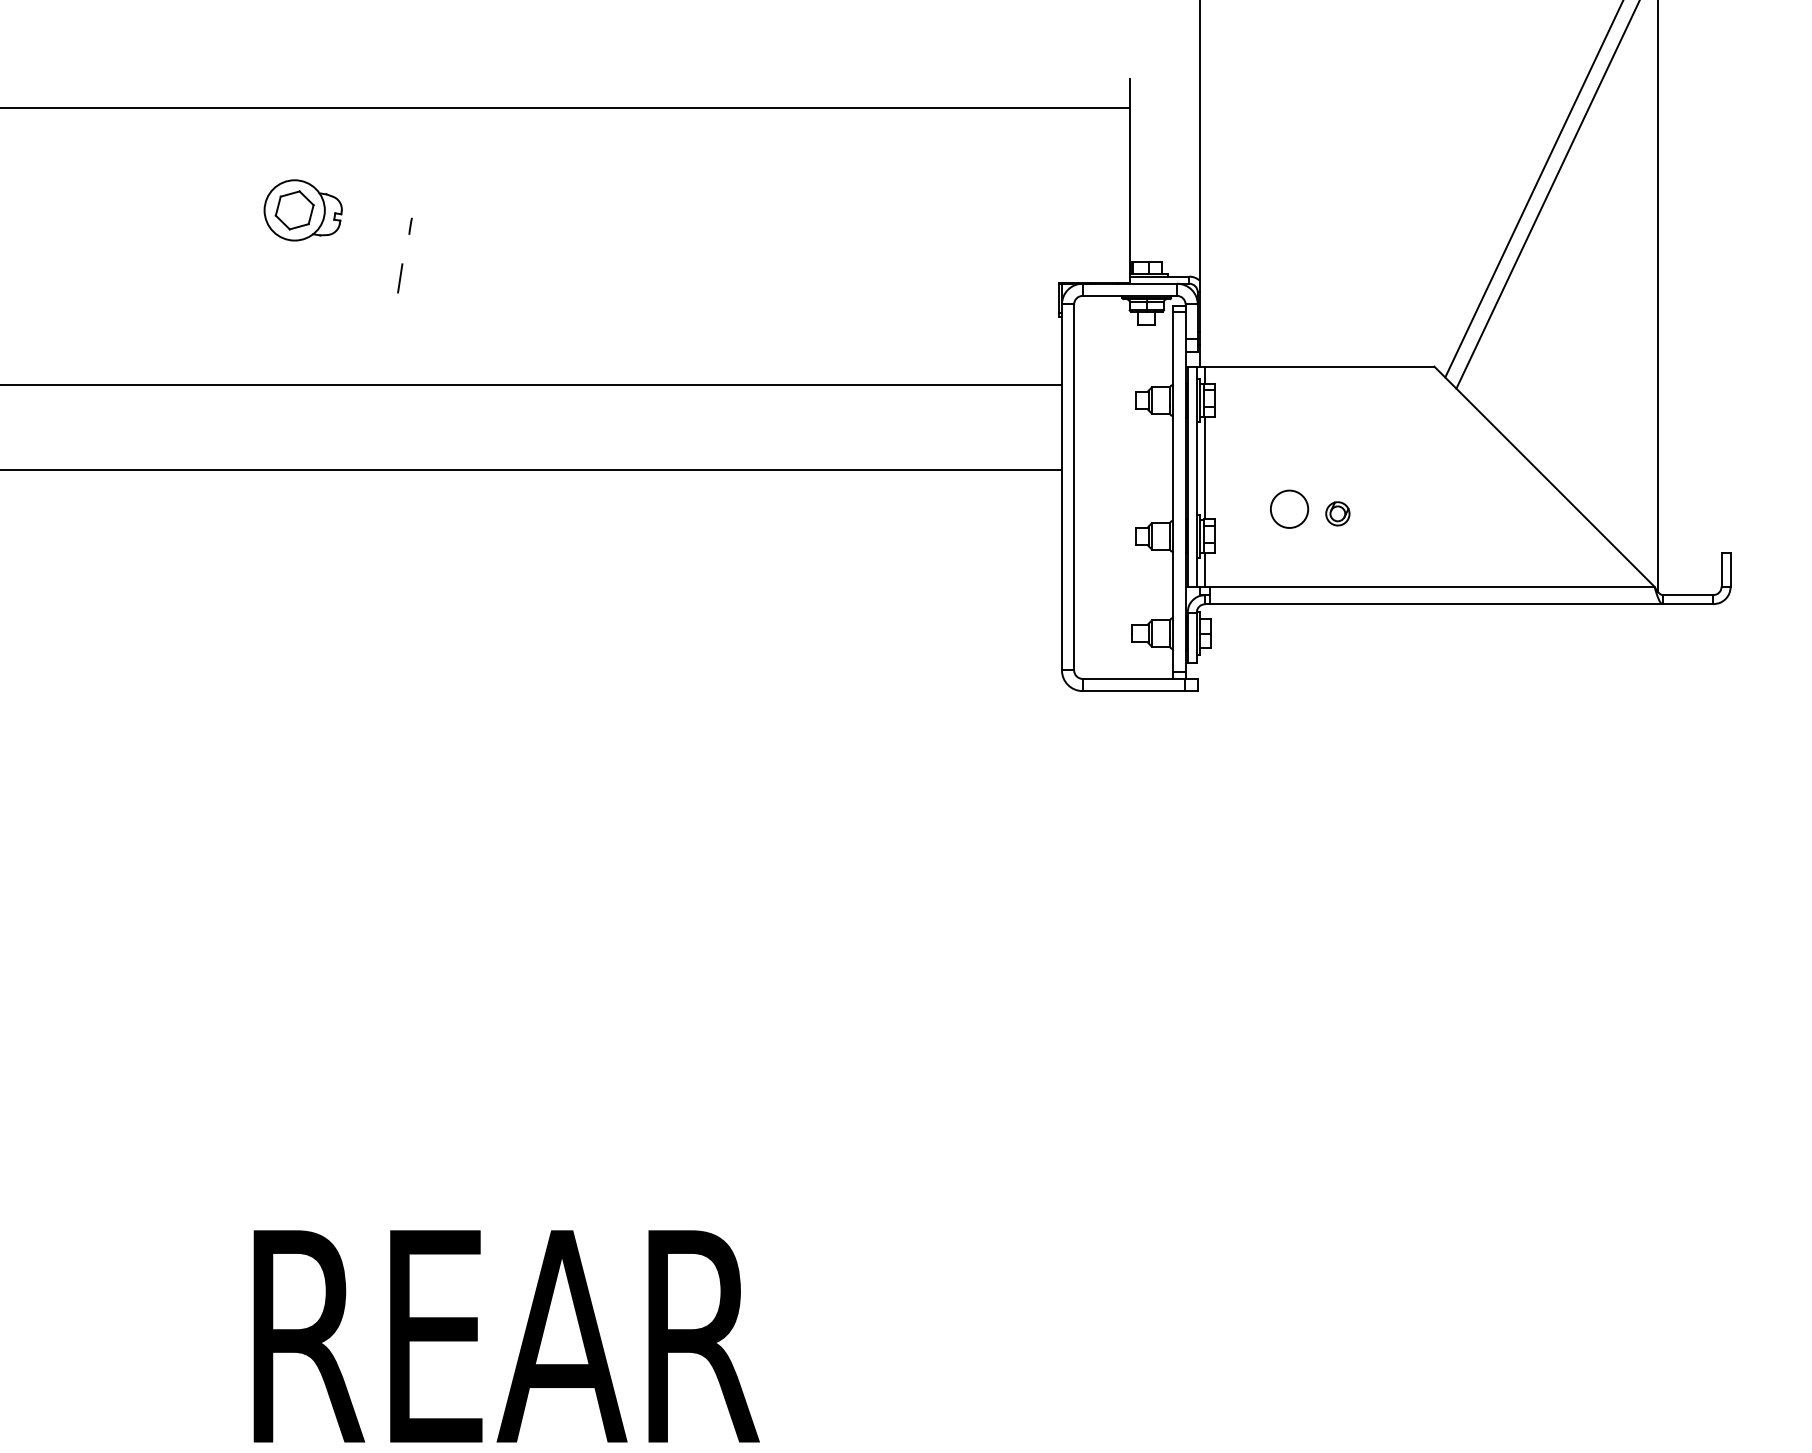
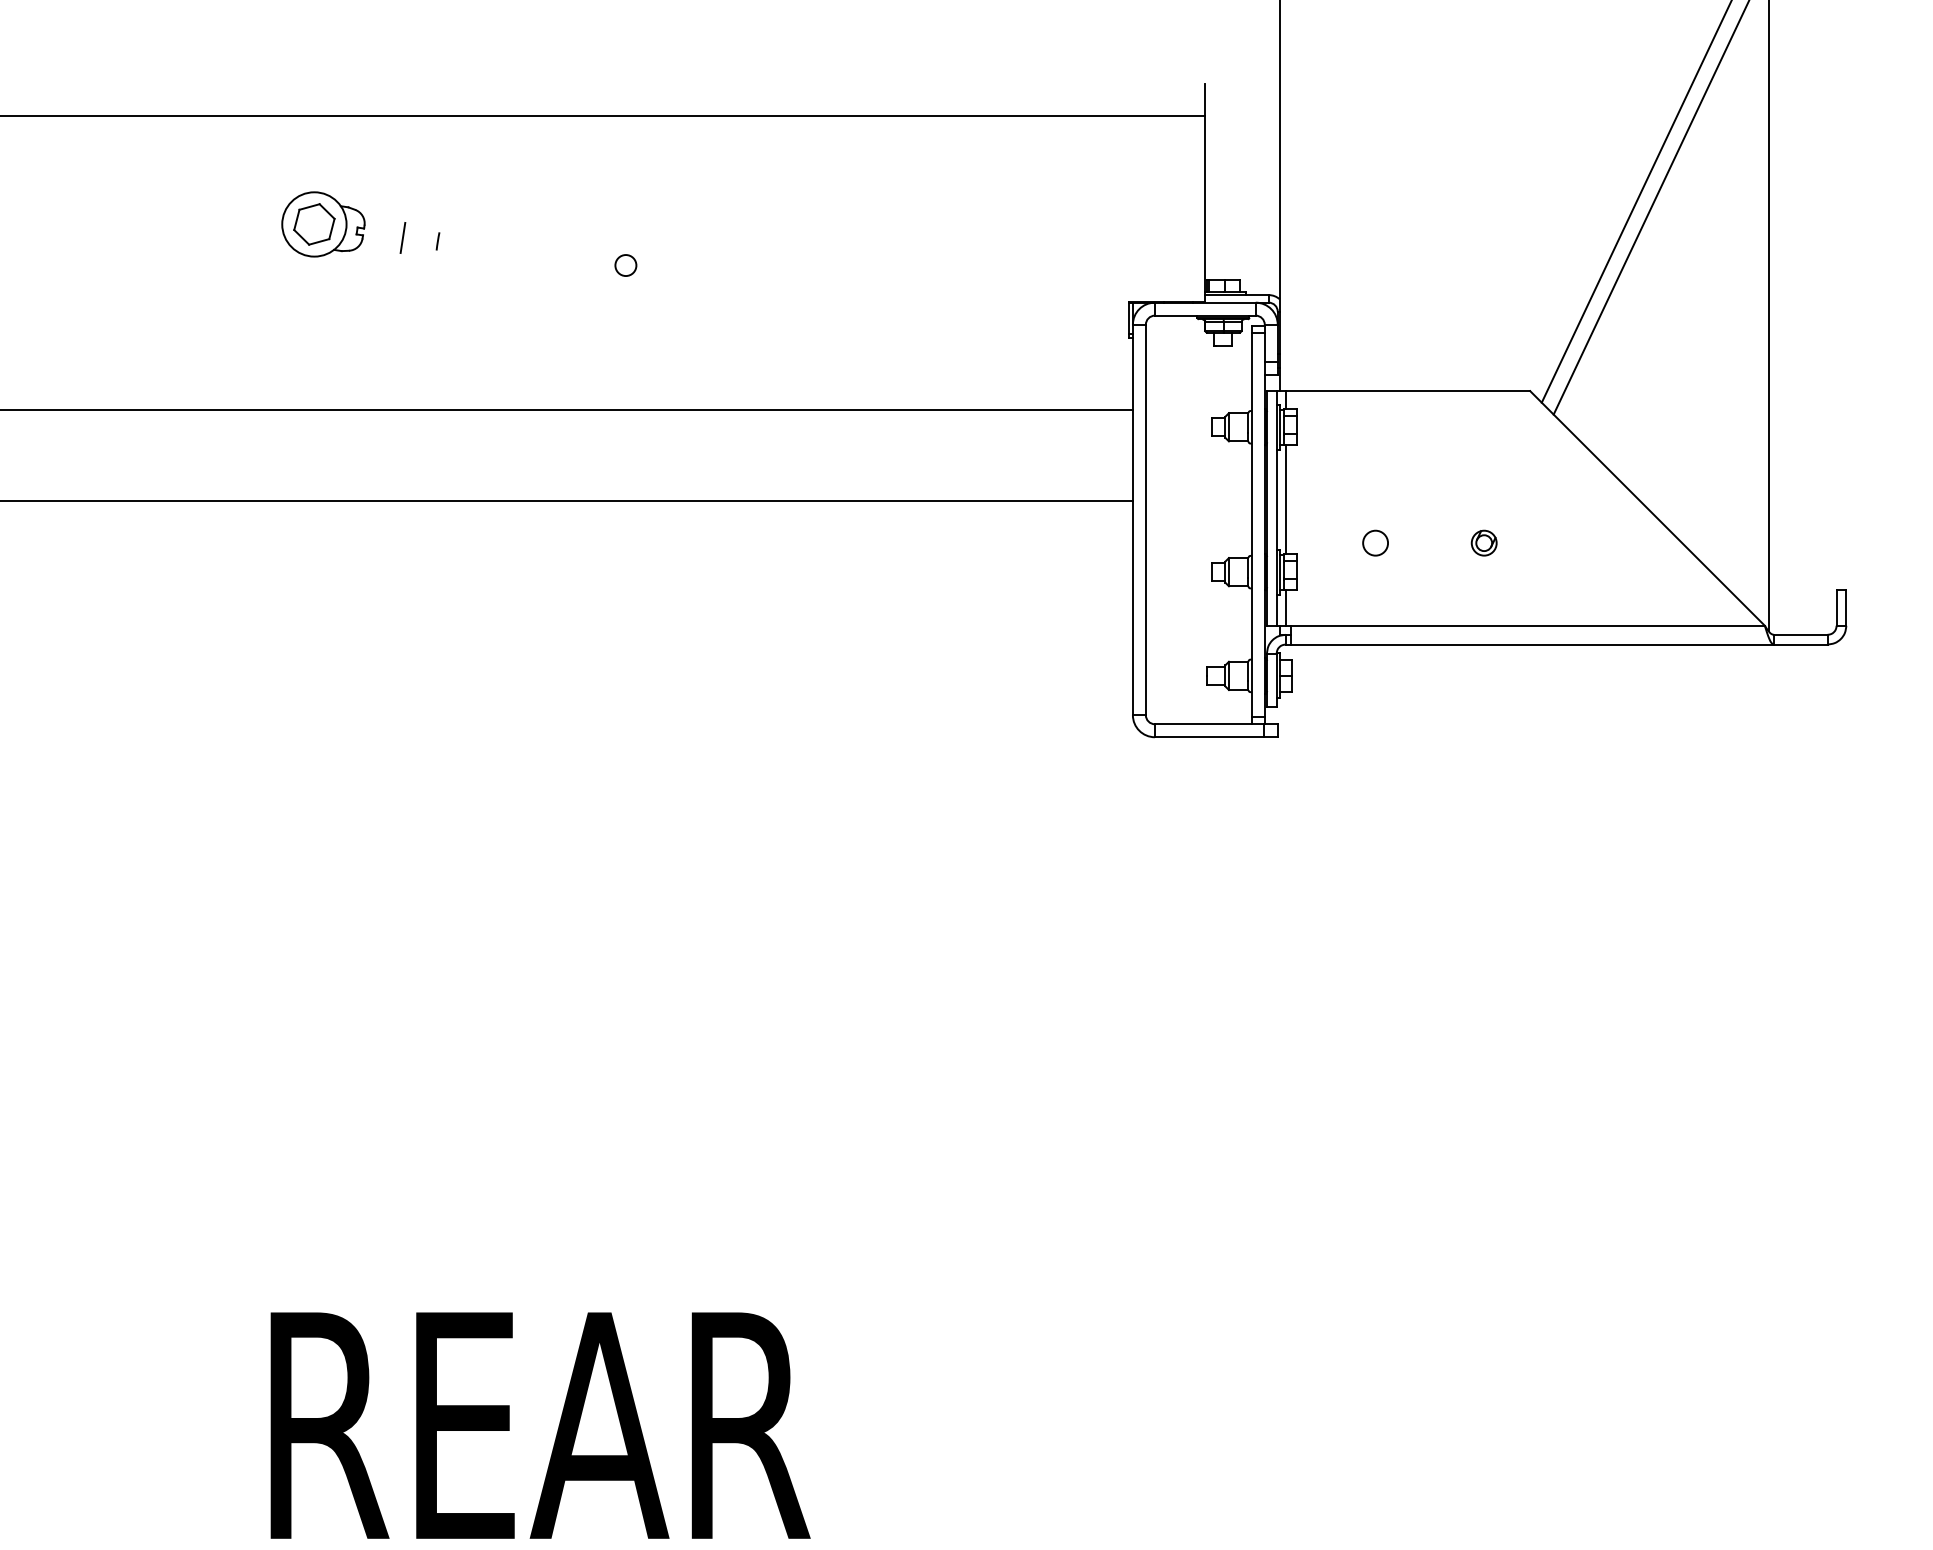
circle: (586, 248) -> (625, 265), added
line: (399, 277) -> (402, 237), moved
circle: (1289, 508) -> (1375, 542), size x0.62
part: (1337, 513) -> (1483, 542), moved

